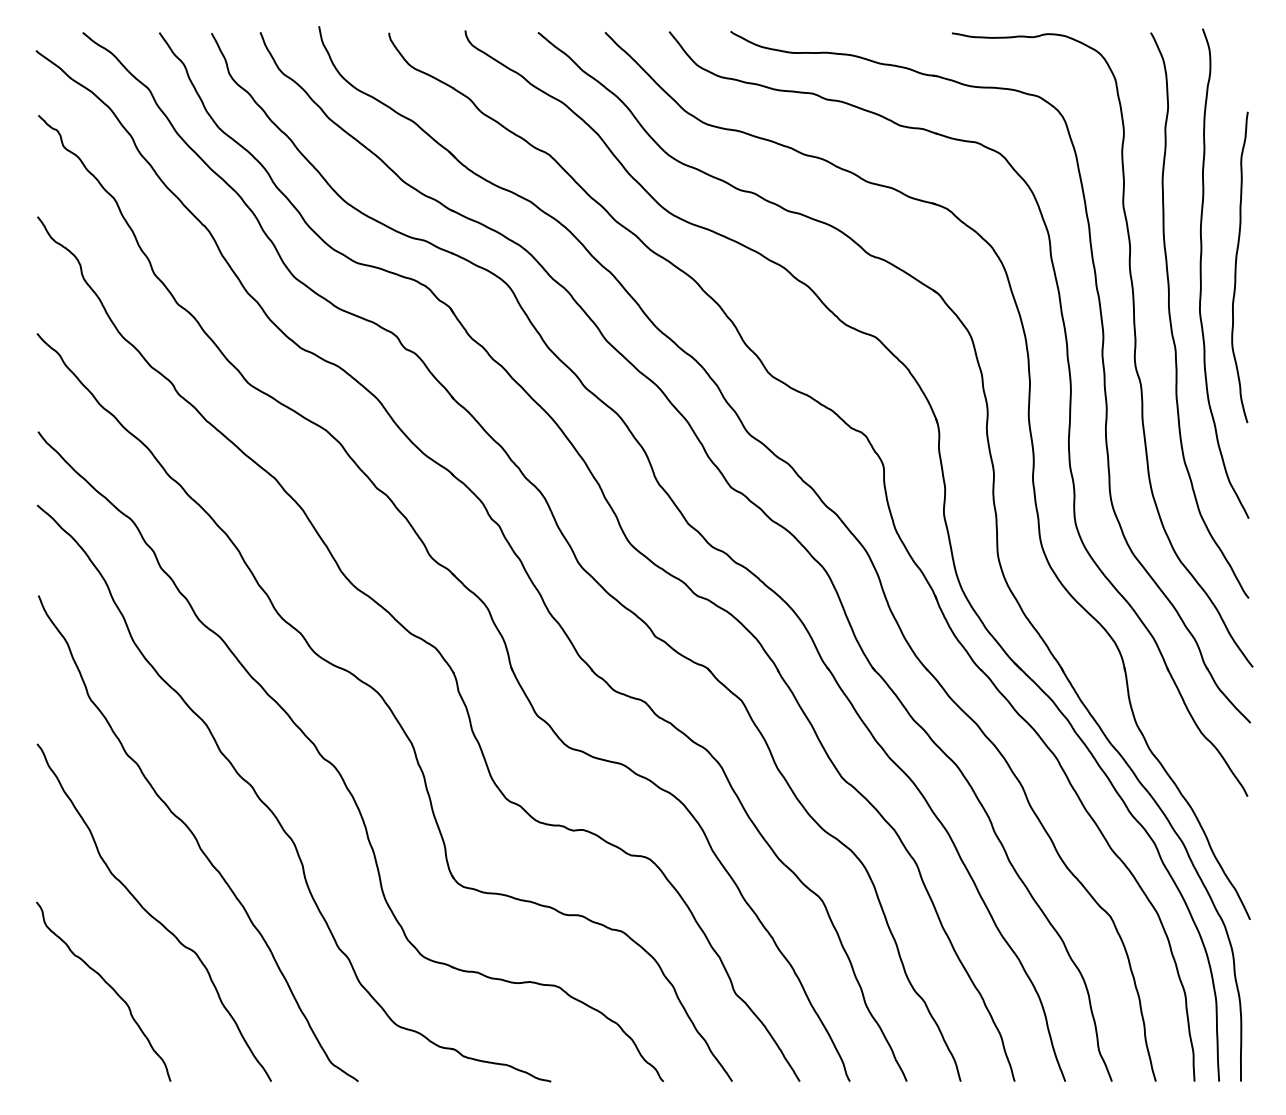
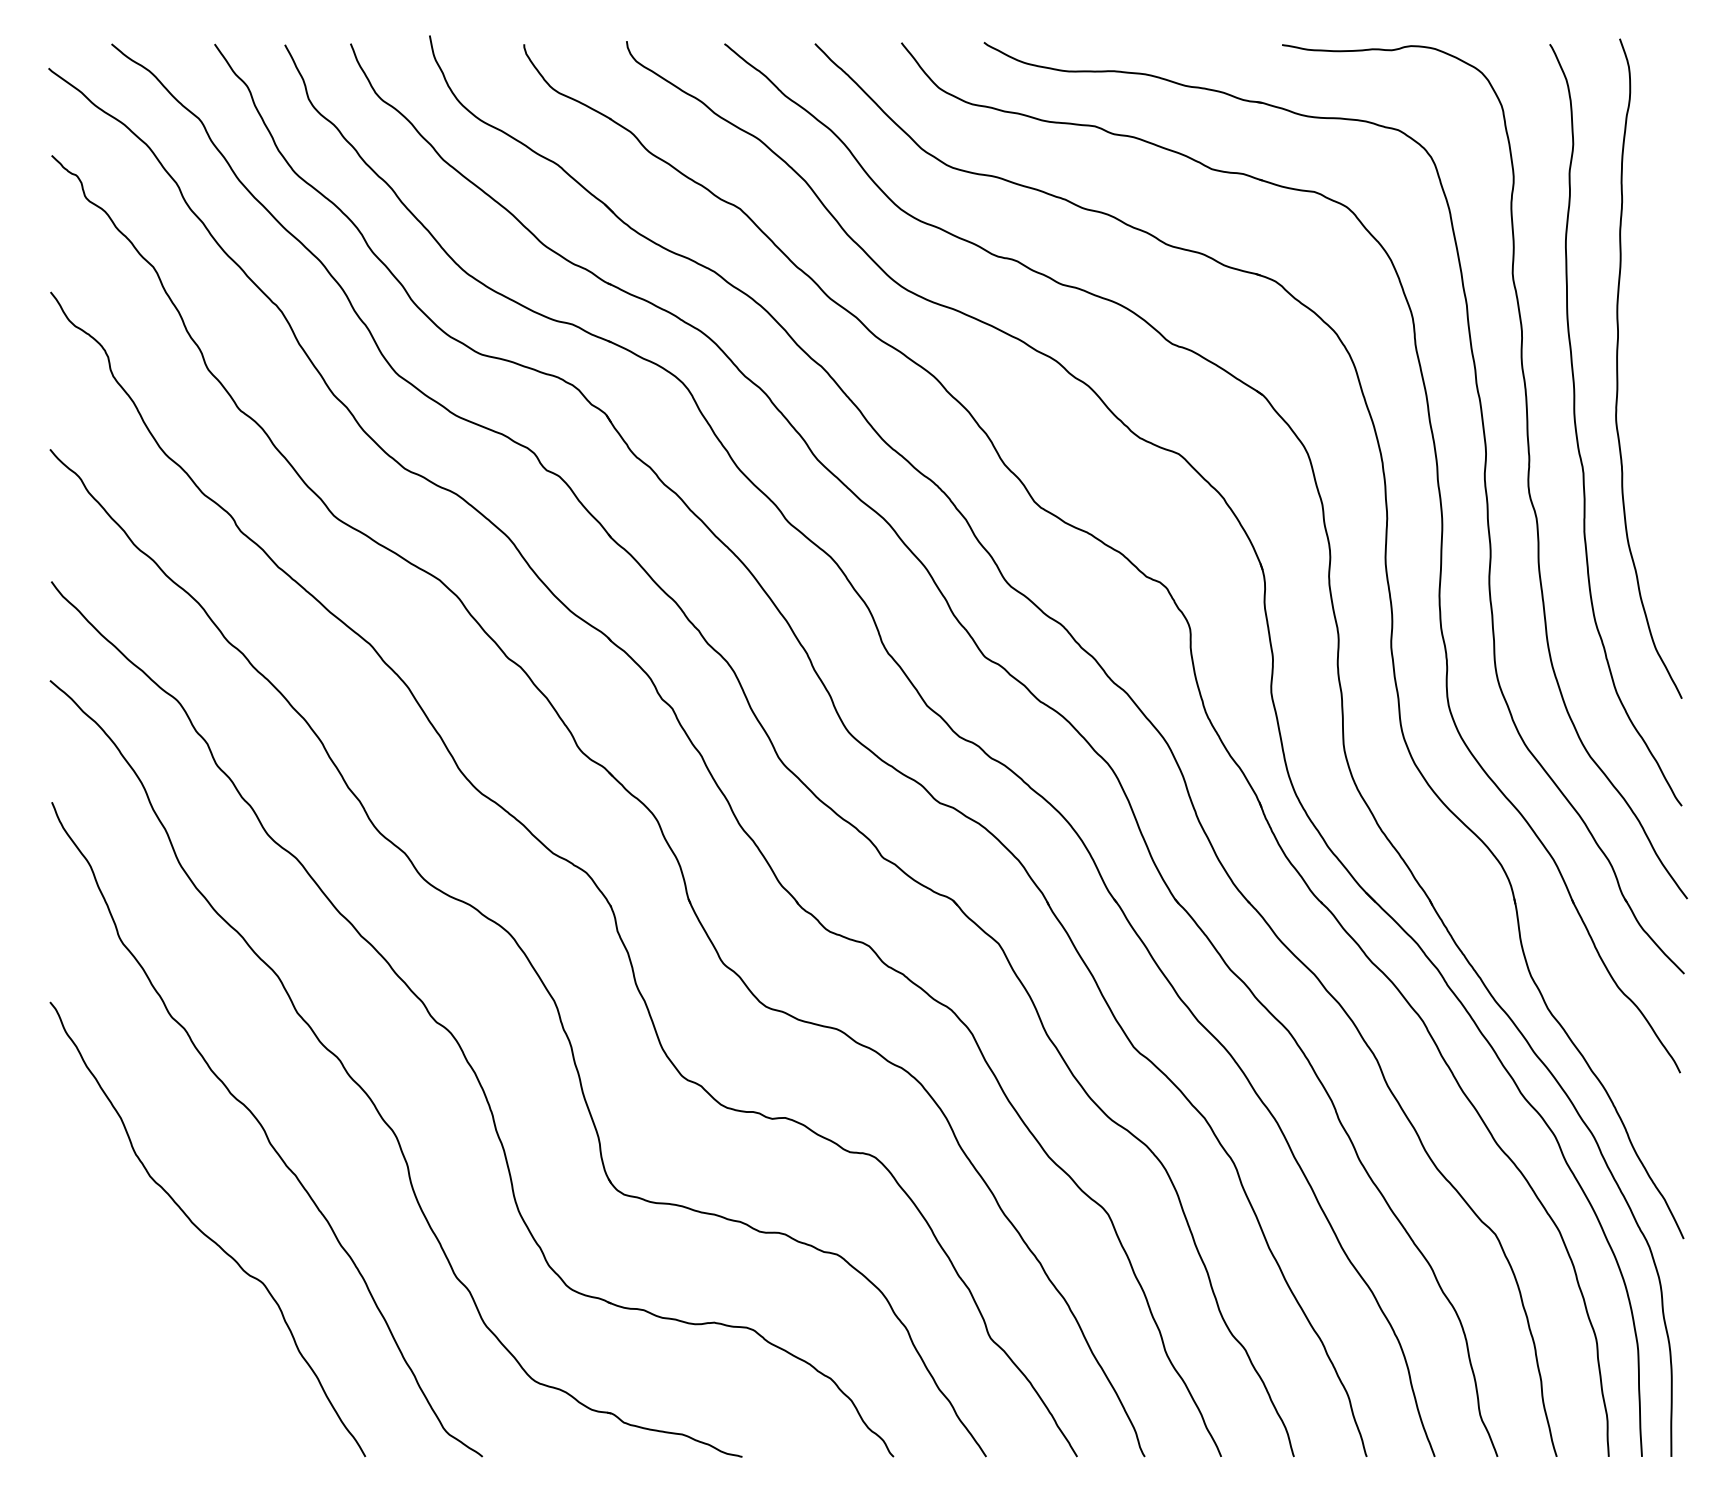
curve: (1236, 267) -> (1665, 360), removed
curve: (108, 985) -> (146, 1327), removed

